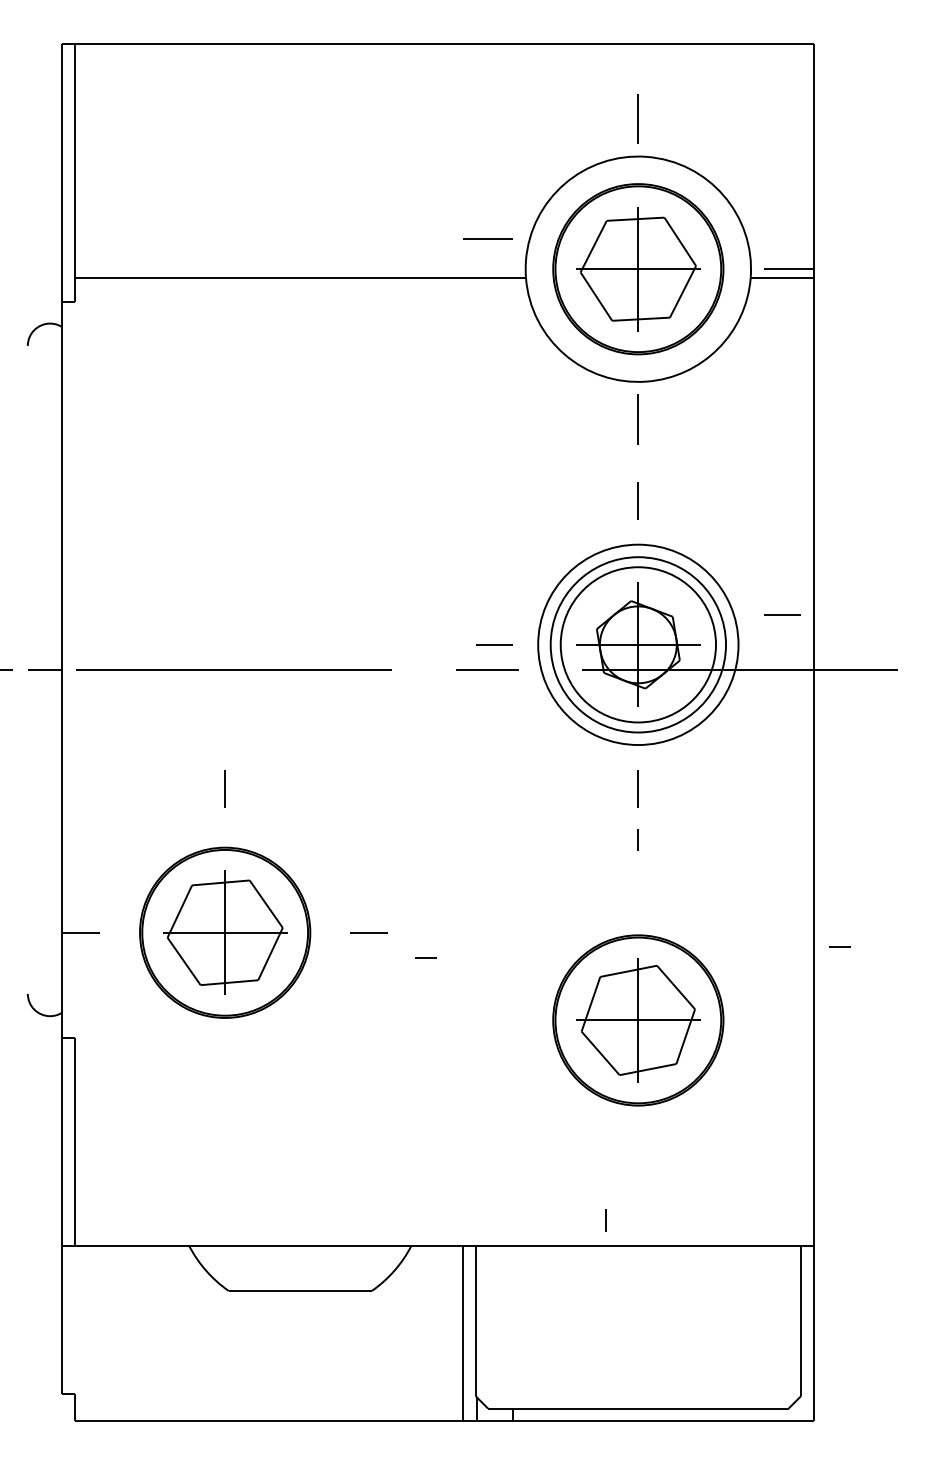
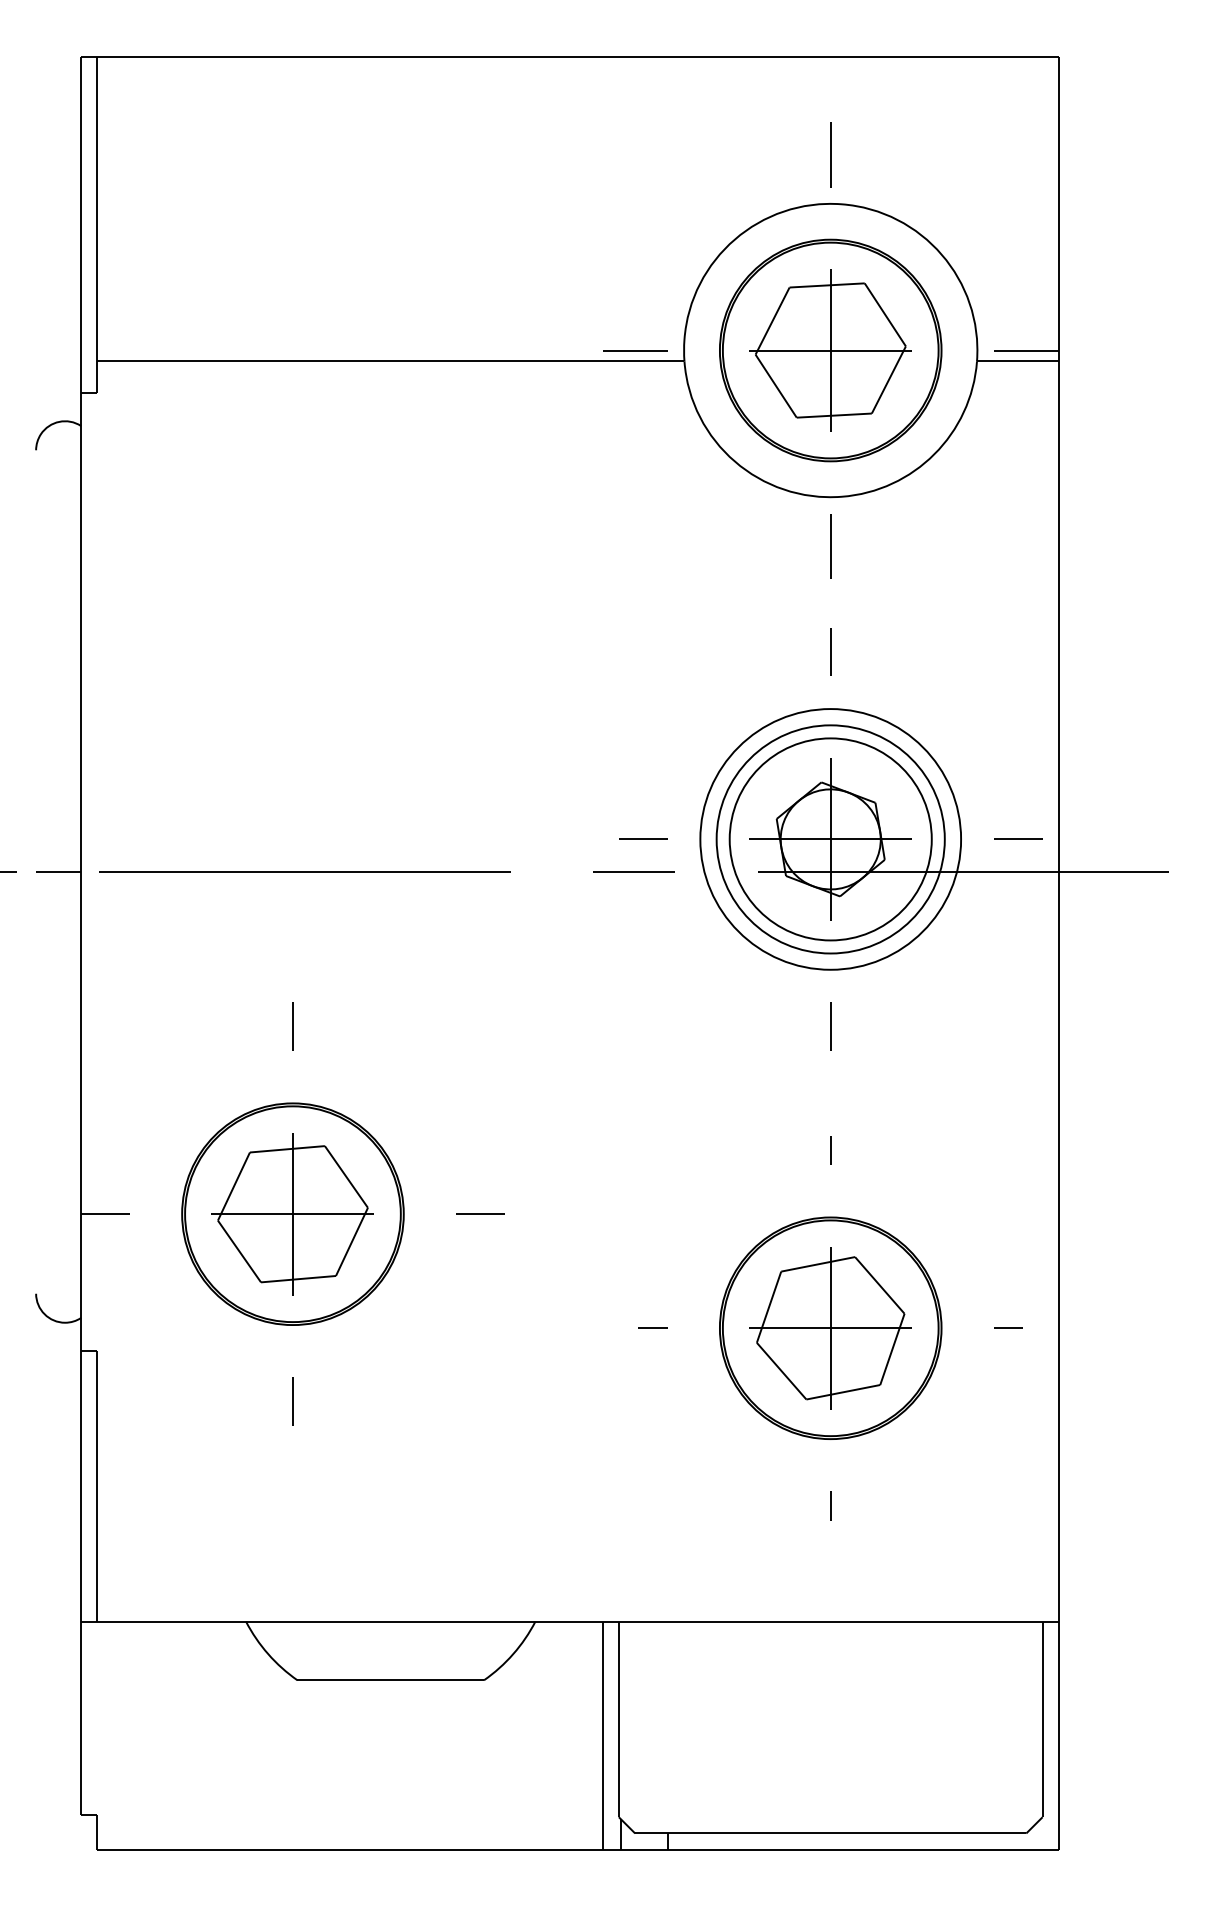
line: (488, 239) -> (635, 350), moved
line: (782, 614) -> (1018, 838), moved
line: (638, 840) -> (830, 1150), moved
line: (840, 946) -> (1008, 1327), moved
line: (425, 957) -> (652, 1327), moved
line: (224, 1076) -> (292, 1401), added
line: (605, 1220) -> (830, 1505), moved

